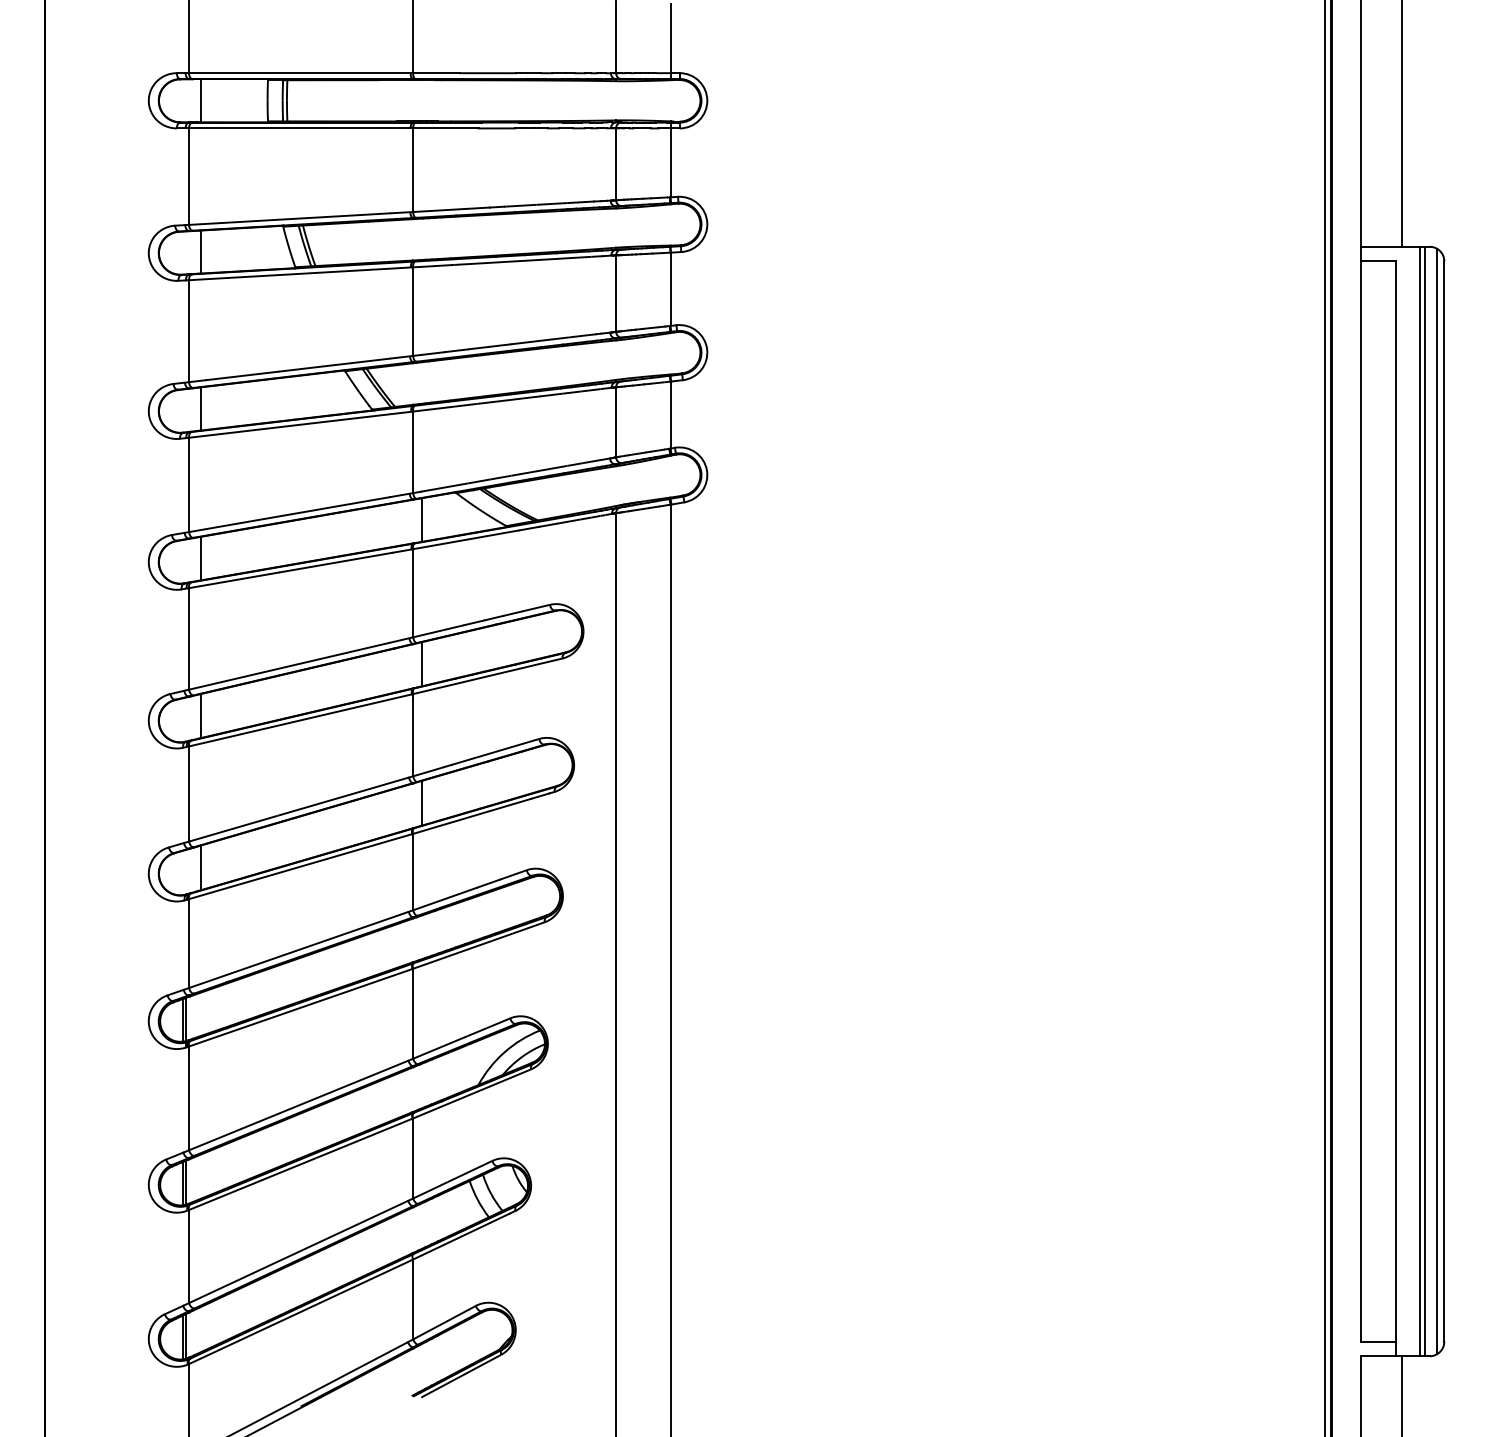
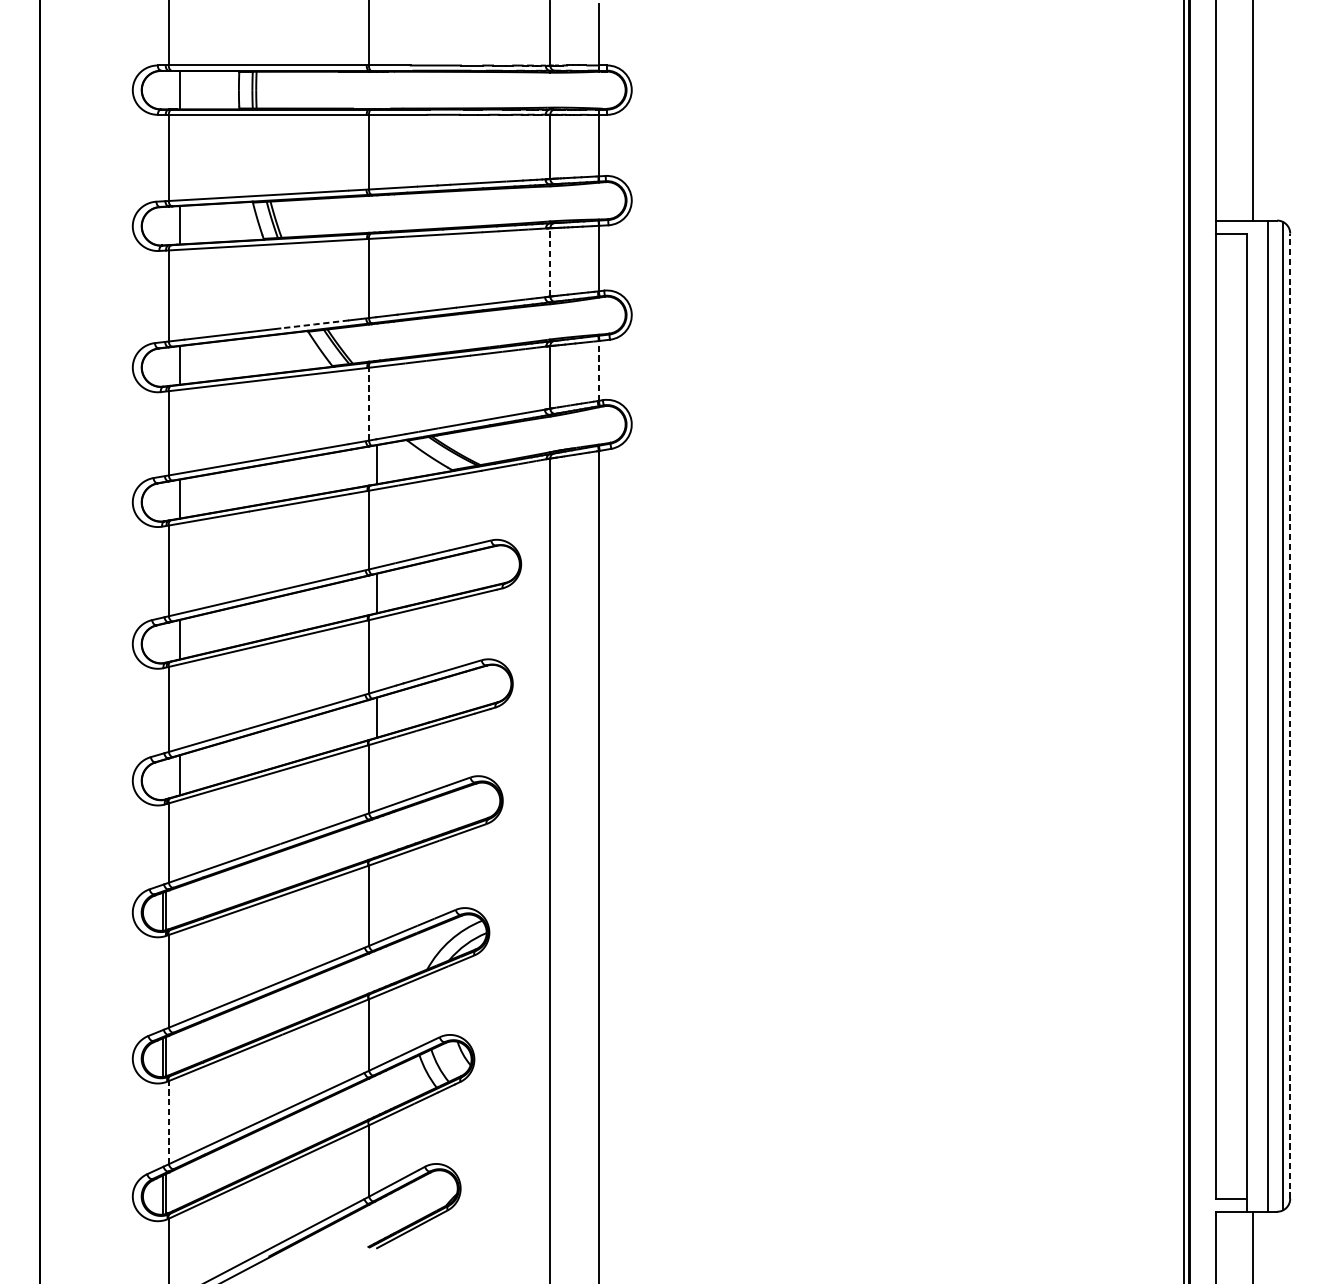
line: (616, 293) -> (550, 262), solid -> dashed
line: (353, 362) -> (315, 323), solid -> dashed
line: (670, 415) -> (598, 371), solid -> dashed
line: (413, 452) -> (369, 404), solid -> dashed
line: (1425, 801) -> (1273, 716), removed
line: (1444, 801) -> (1290, 716), solid -> dashed
line: (189, 1256) -> (169, 1122), solid -> dashed

